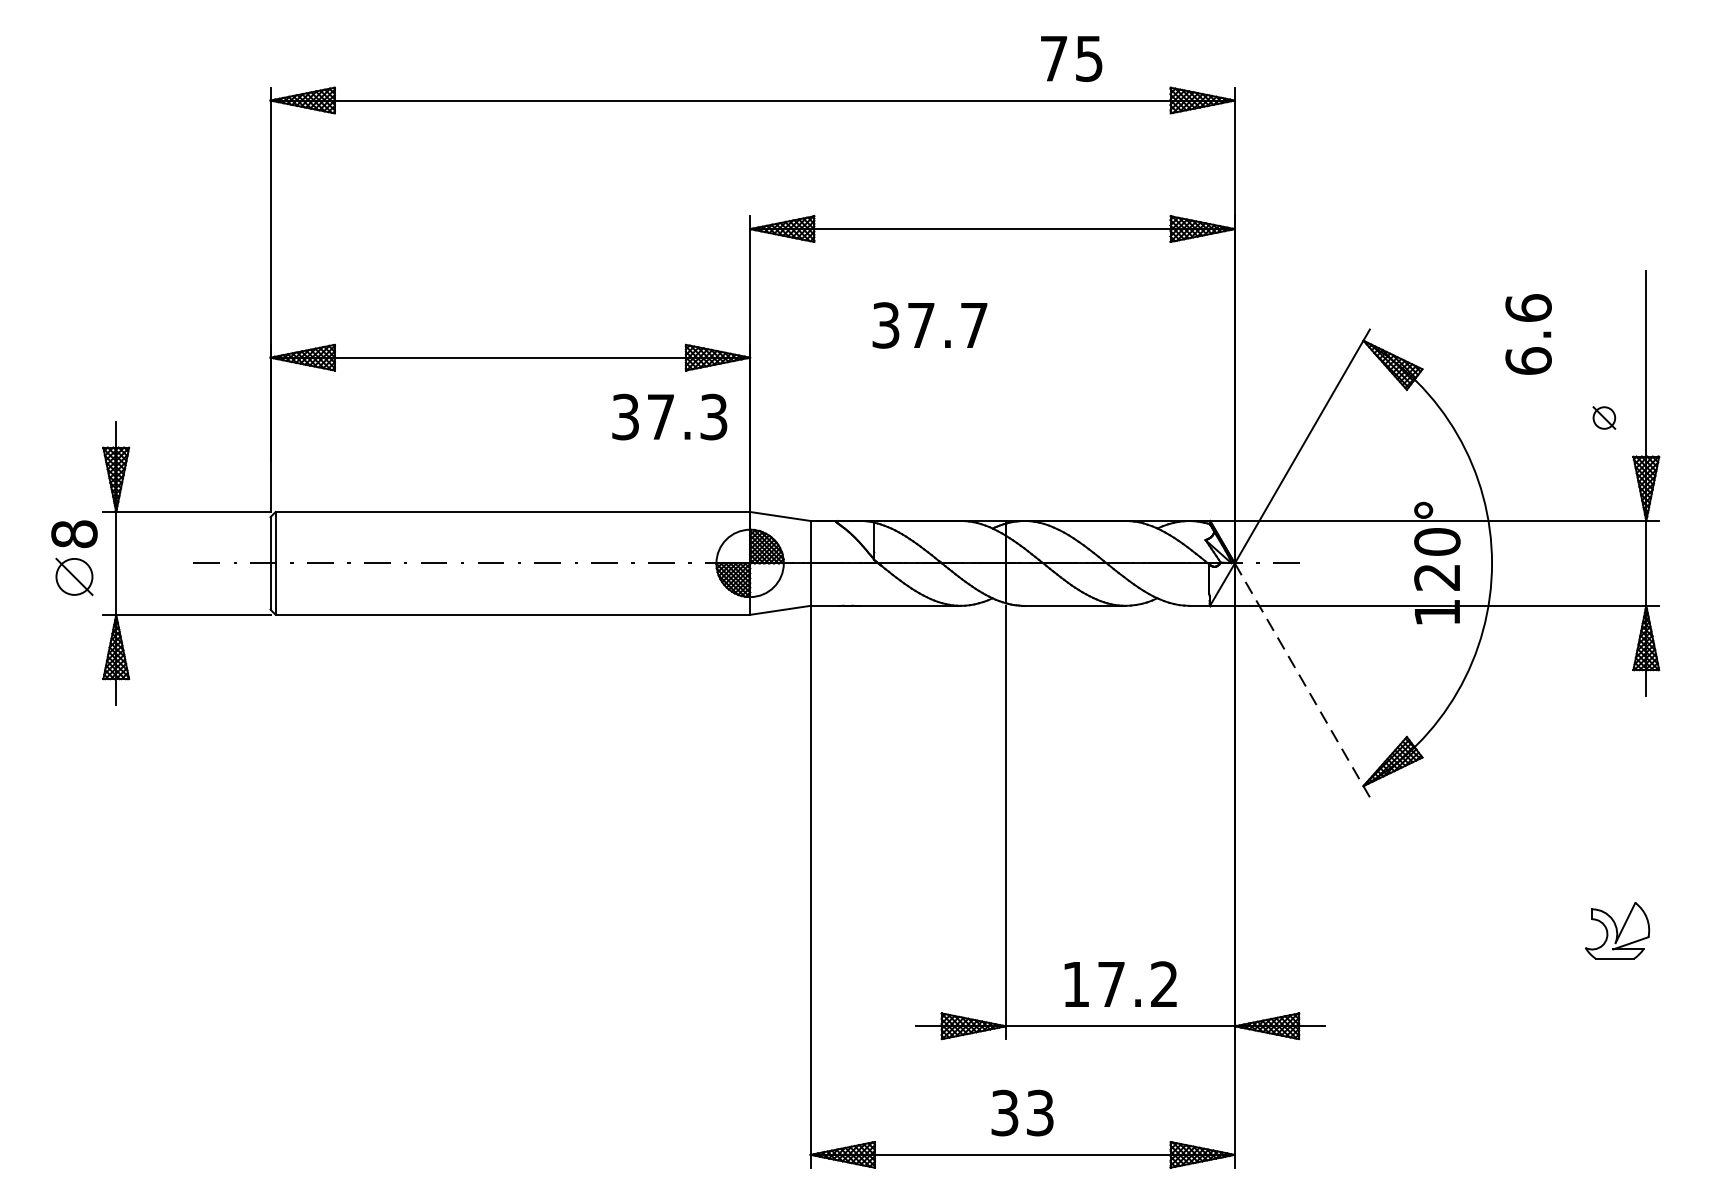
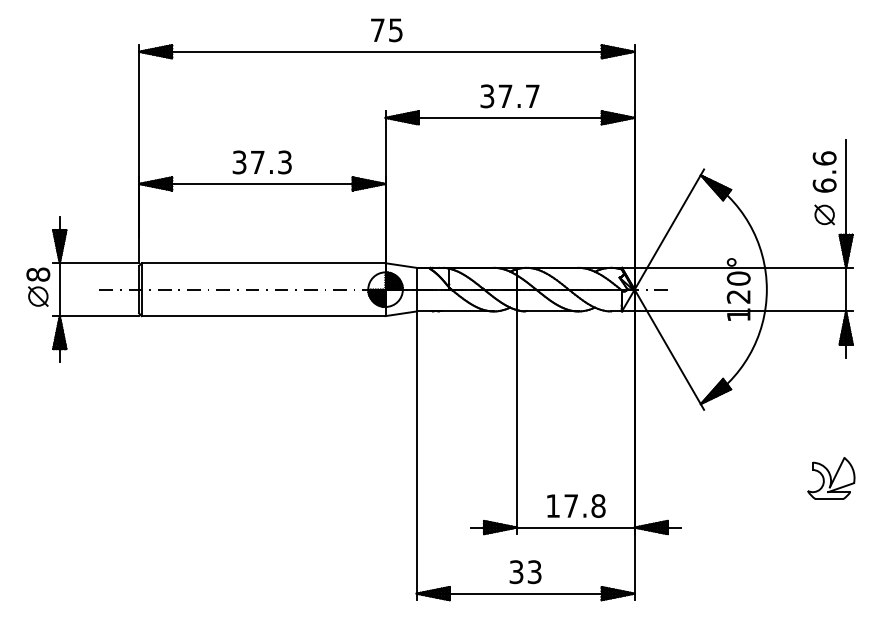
text: (1071, 59) -> (386, 30), moved
text: (928, 325) -> (509, 96), moved
text: (1528, 333) -> (824, 171), moved
text: (668, 417) -> (261, 162), moved
part: (1604, 417) -> (824, 214), size x1.67
line: (1302, 681) -> (669, 350), dashed -> solid
part: (1617, 930) -> (831, 478), size x1.43
text: (1164, 983) -> (598, 505), 17.2 -> 17.8

